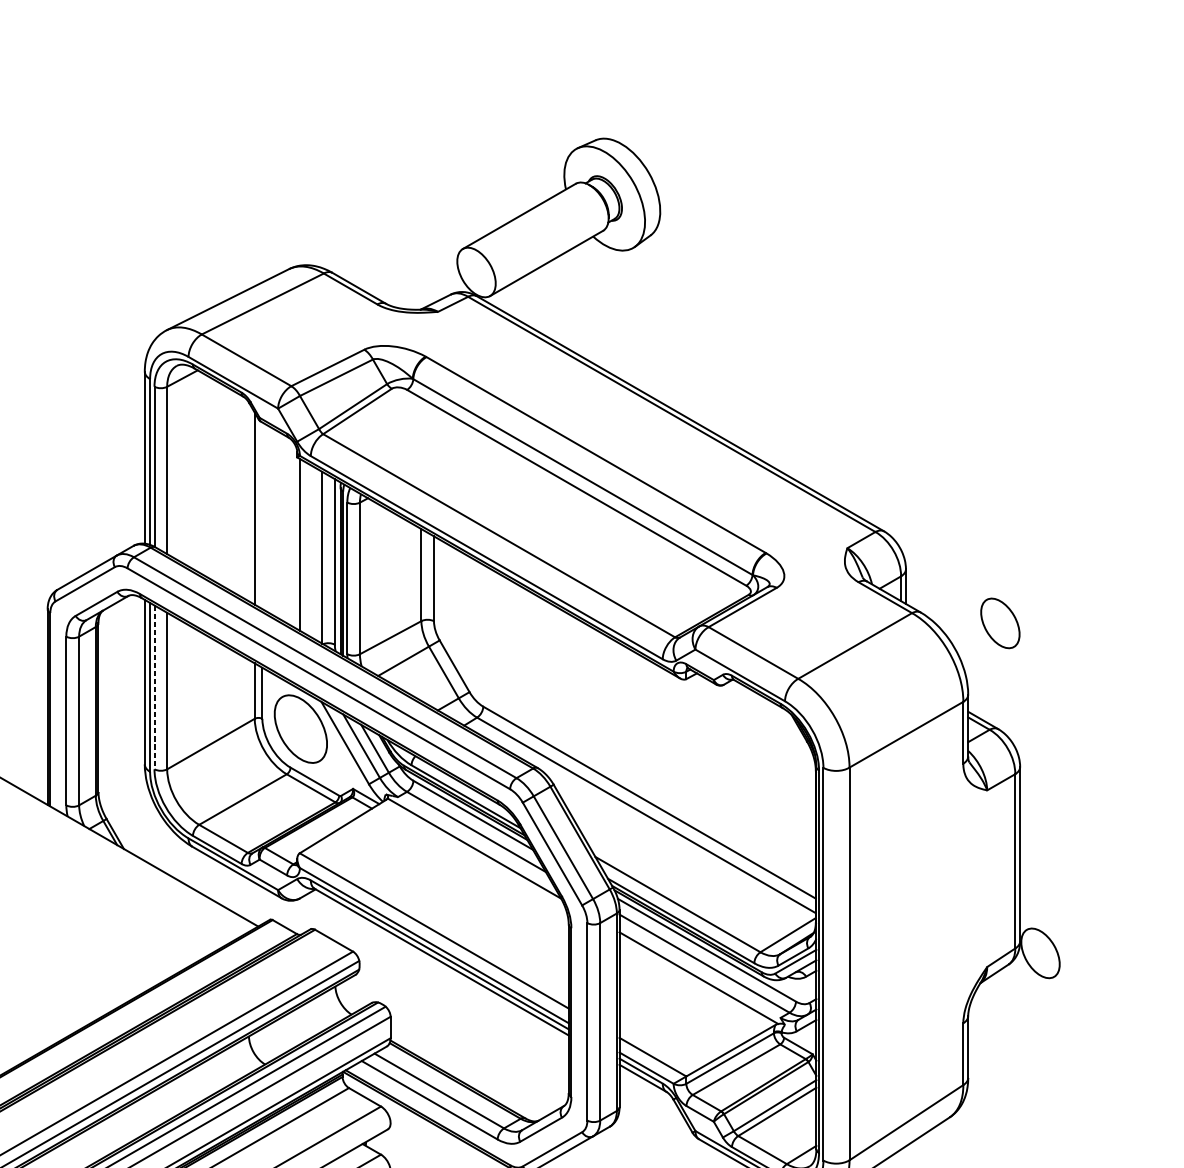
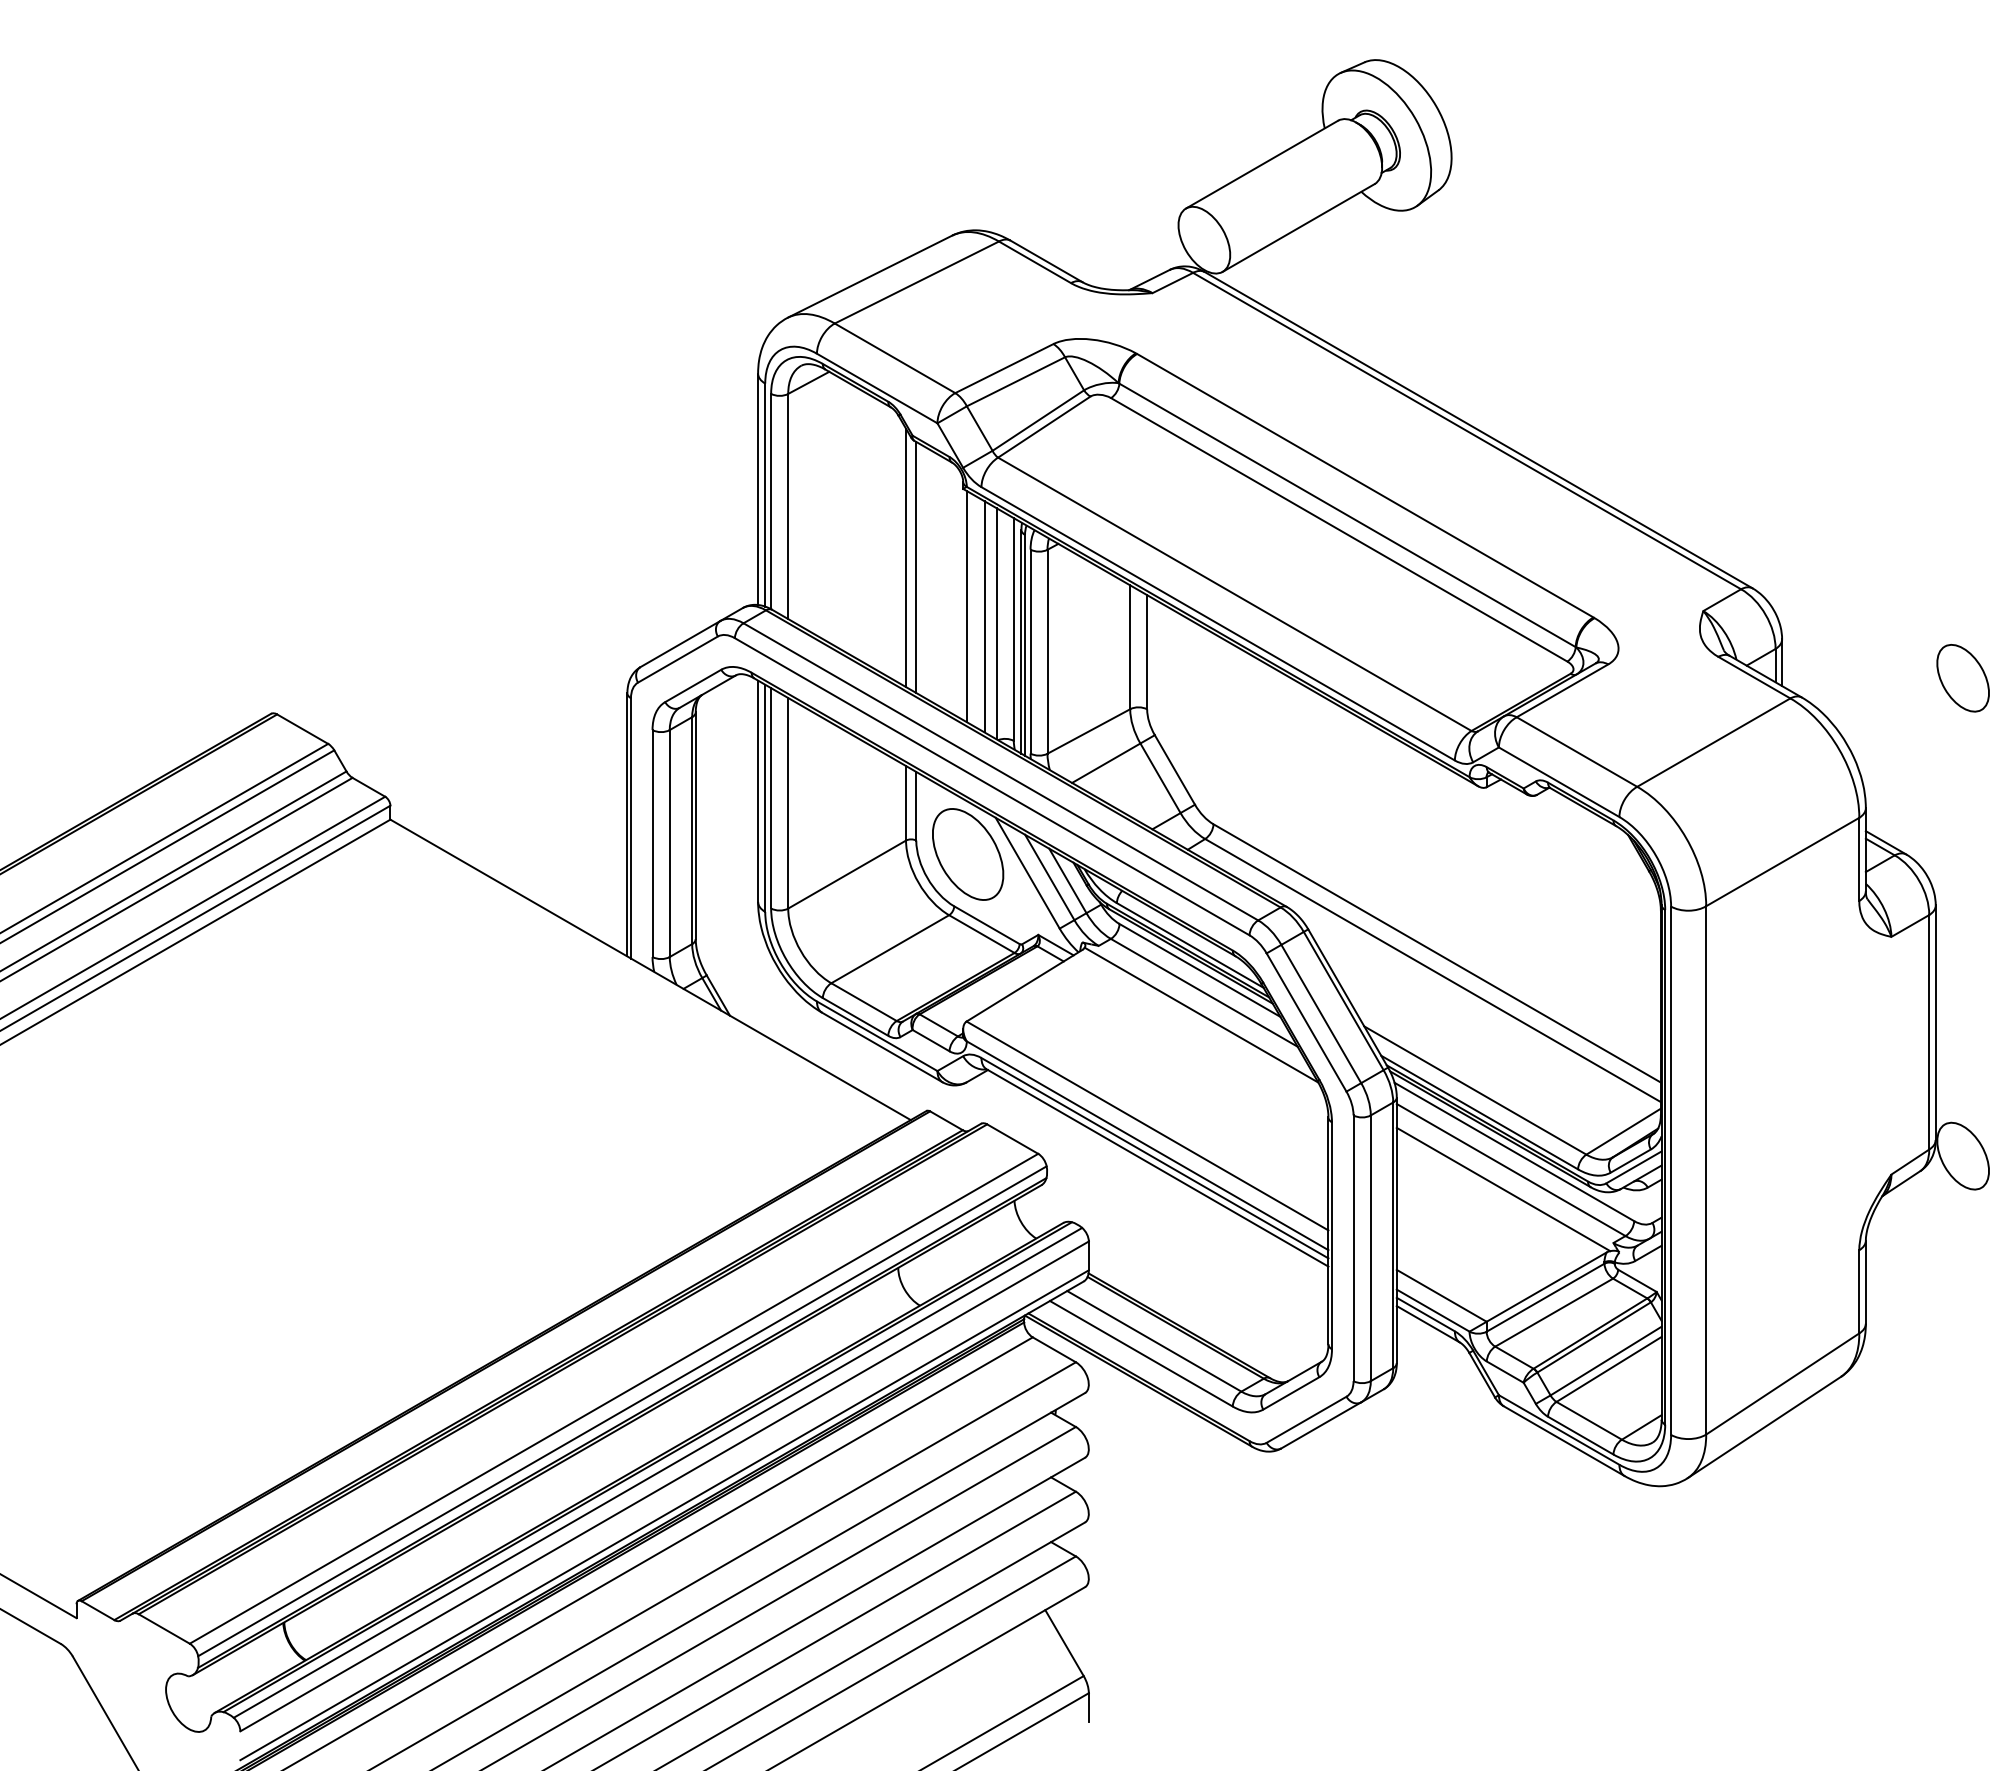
line: (262, 515) -> (916, 567), added
line: (313, 552) -> (984, 616), added
part: (999, 623) -> (1962, 678), moved
line: (154, 687) -> (771, 798), dashed -> solid

